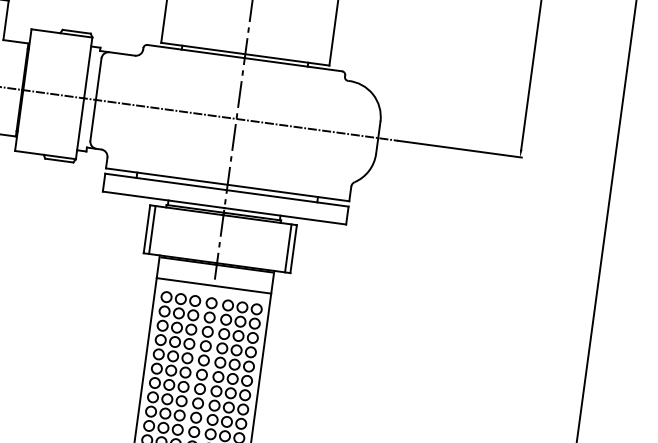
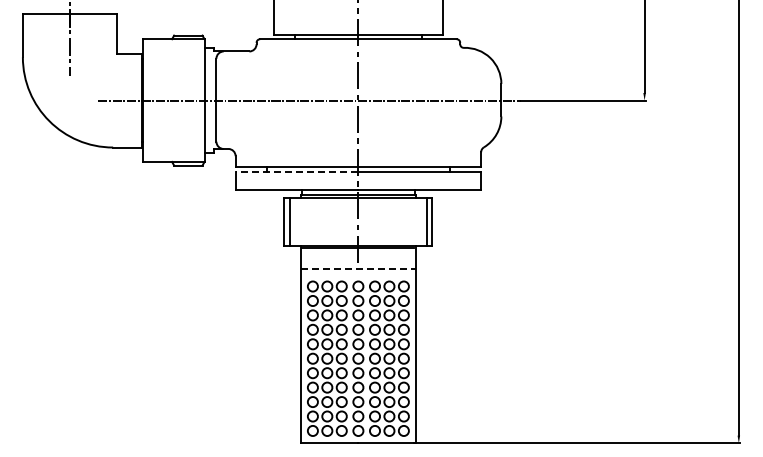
line: (165, 181) -> (296, 172), solid -> dashed
line: (214, 286) -> (358, 269), solid -> dashed

